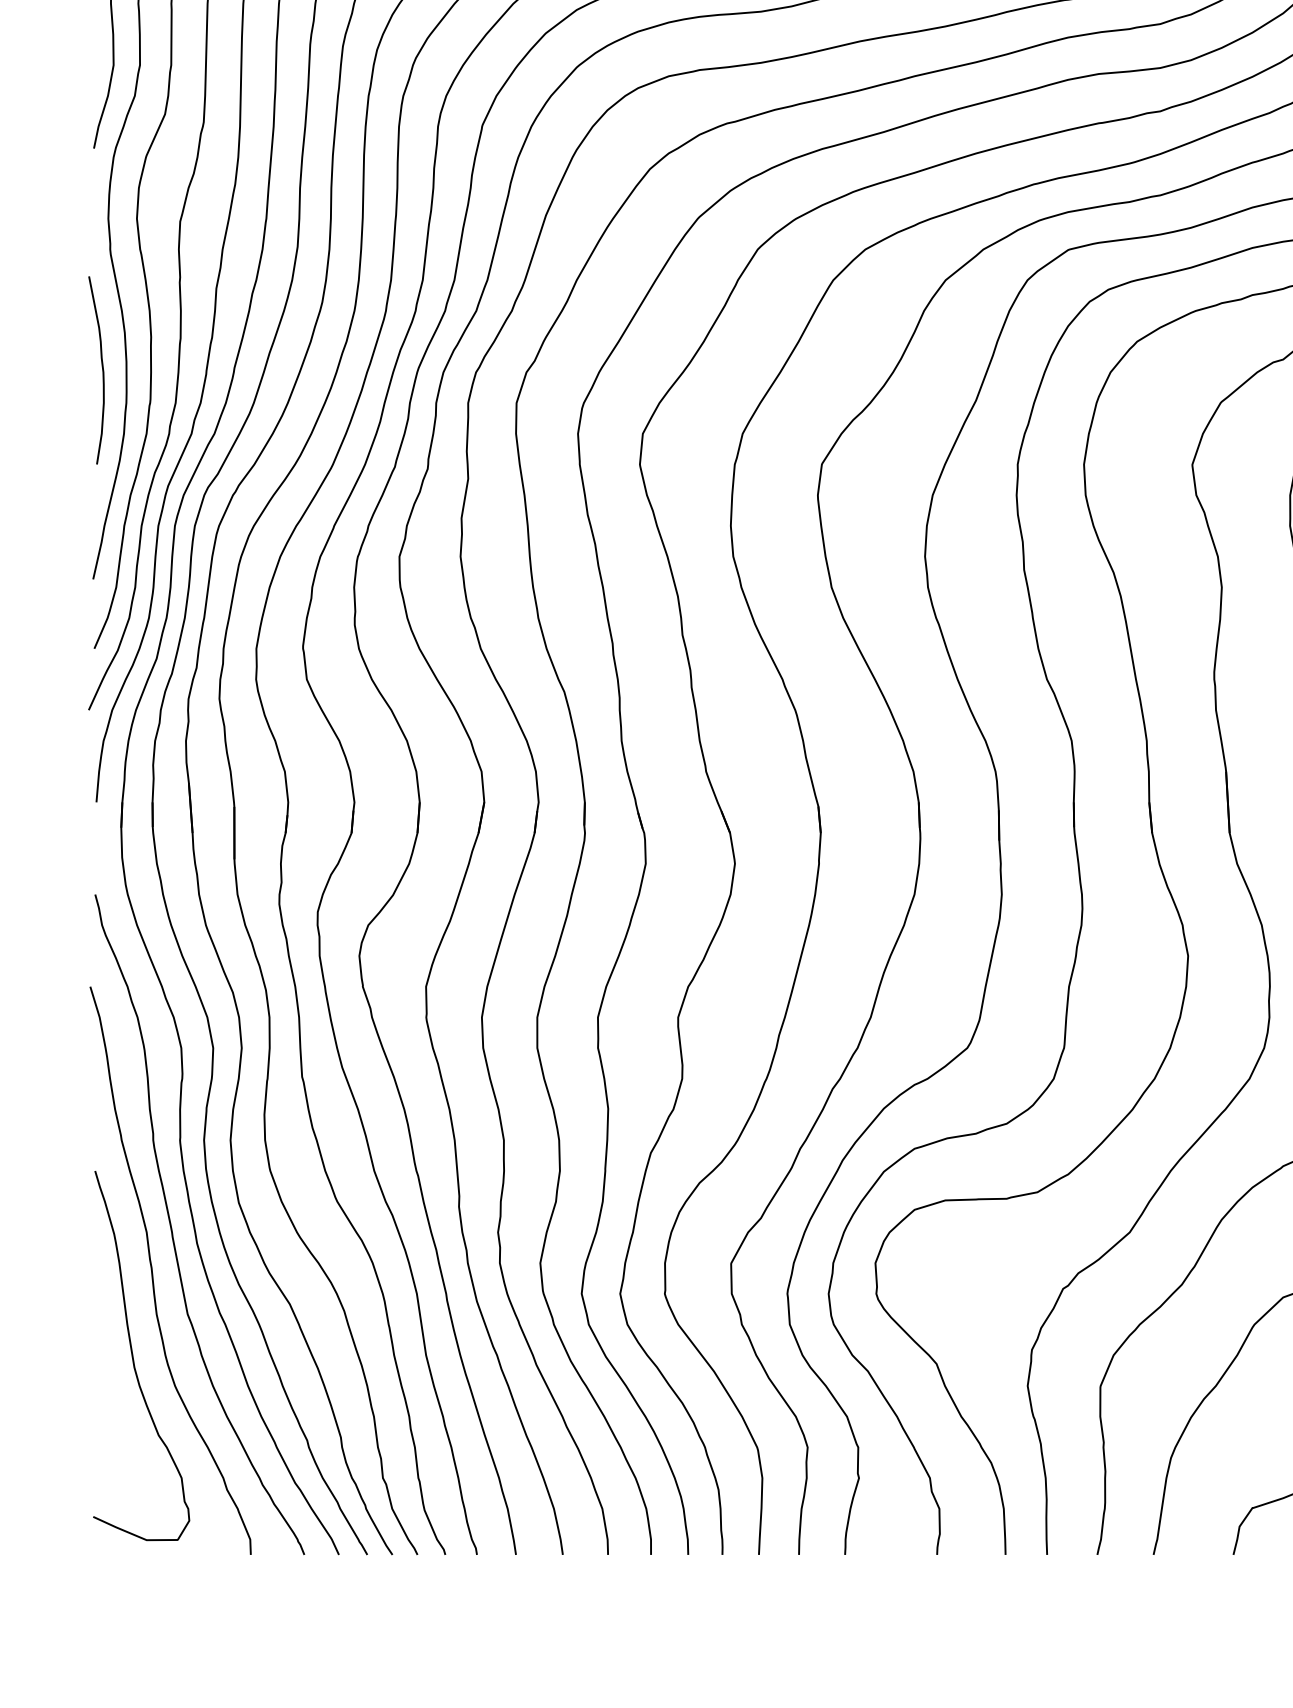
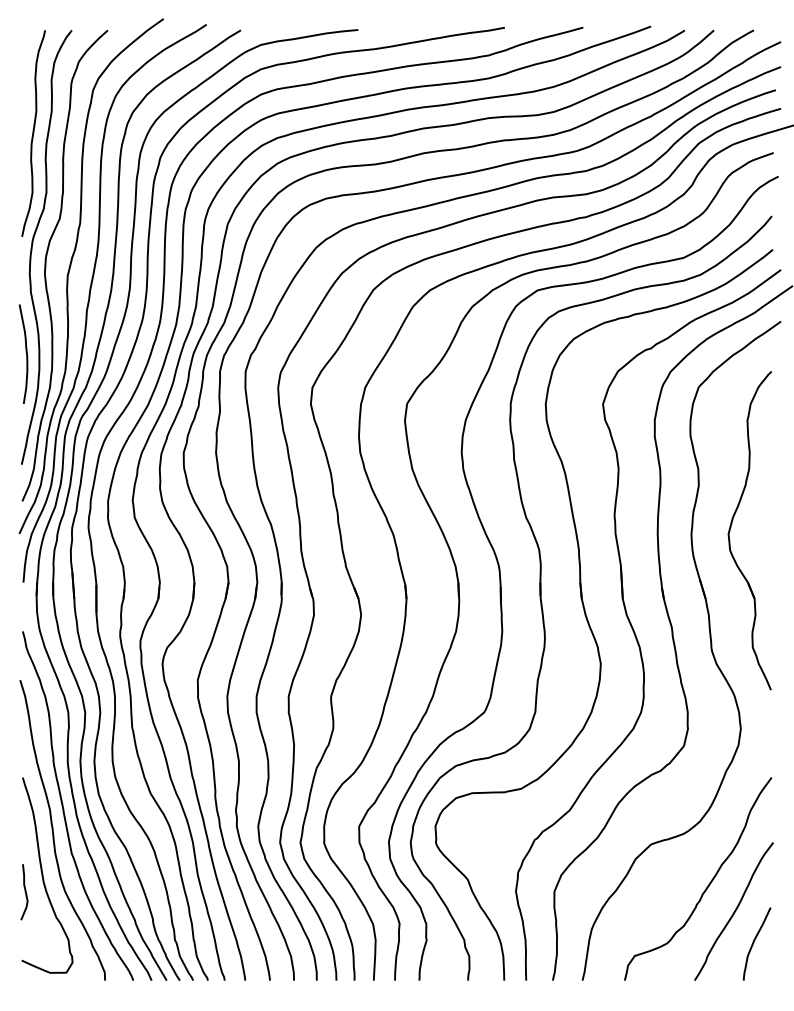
curve: (98, 1386) -> (24, 891), added

